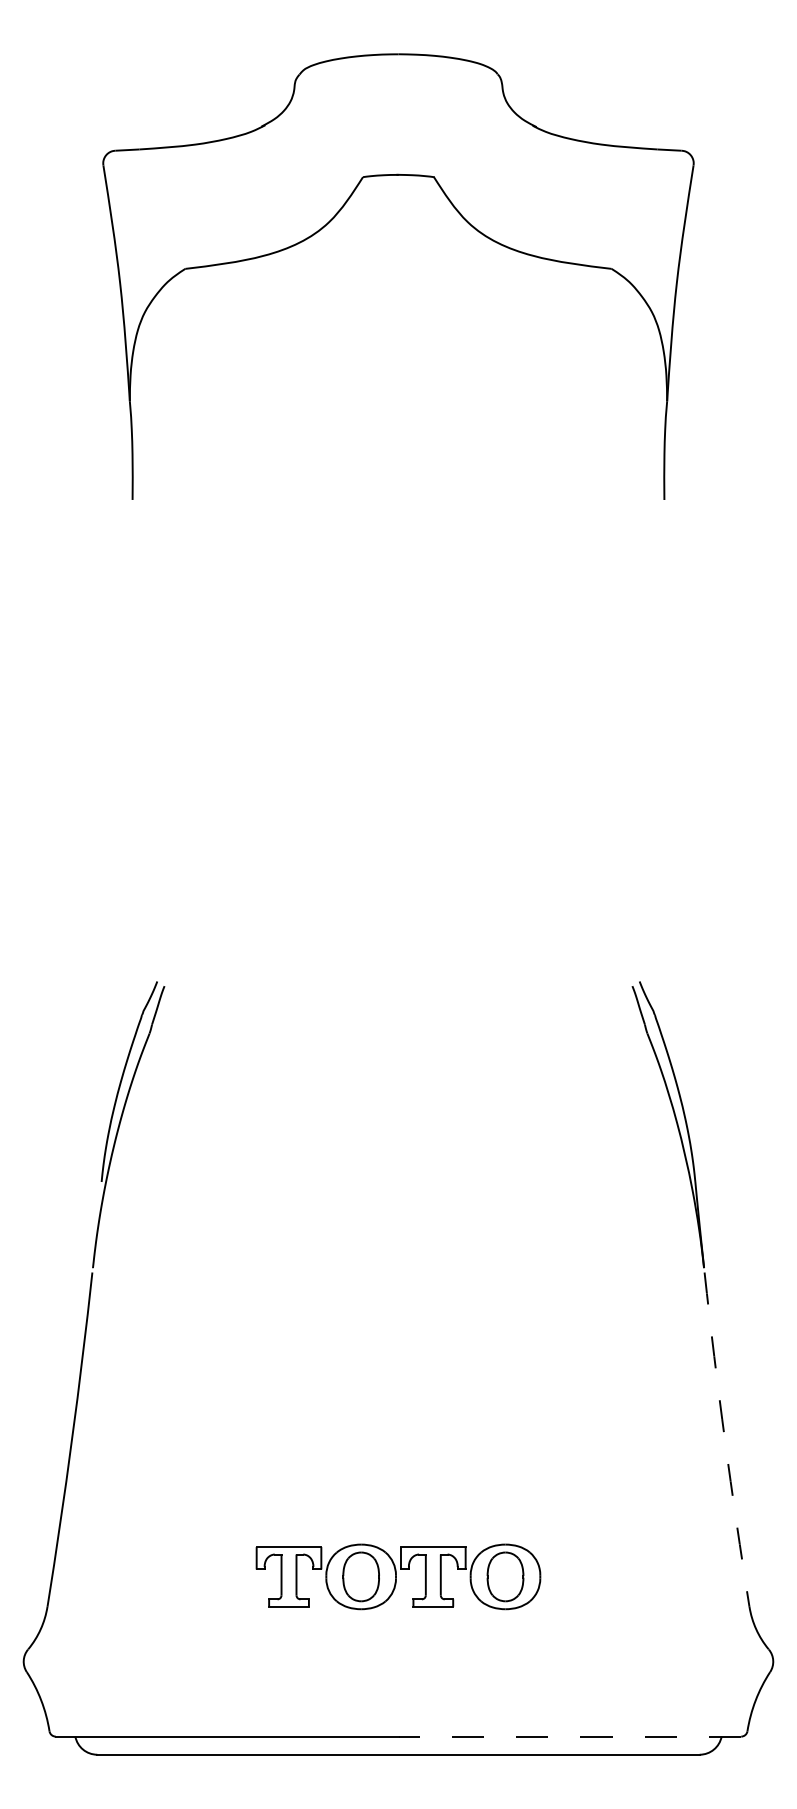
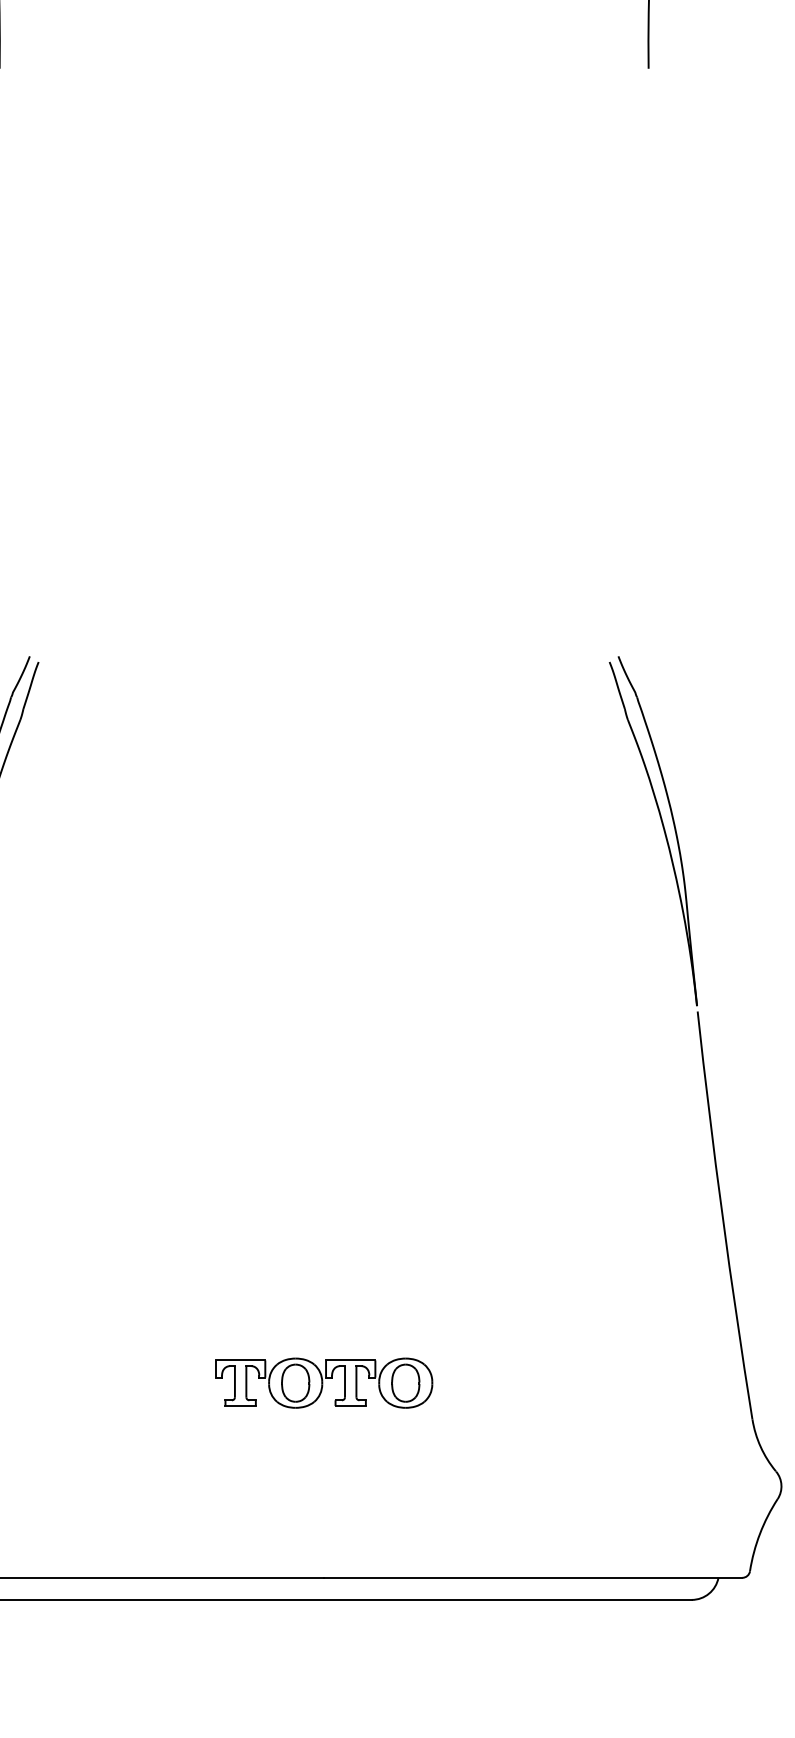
arc: (724, 1439) -> (721, 1215), dashed -> solid
part: (398, 1577) -> (324, 1383), size x0.62
line: (569, 1736) -> (532, 1577), dashed -> solid

